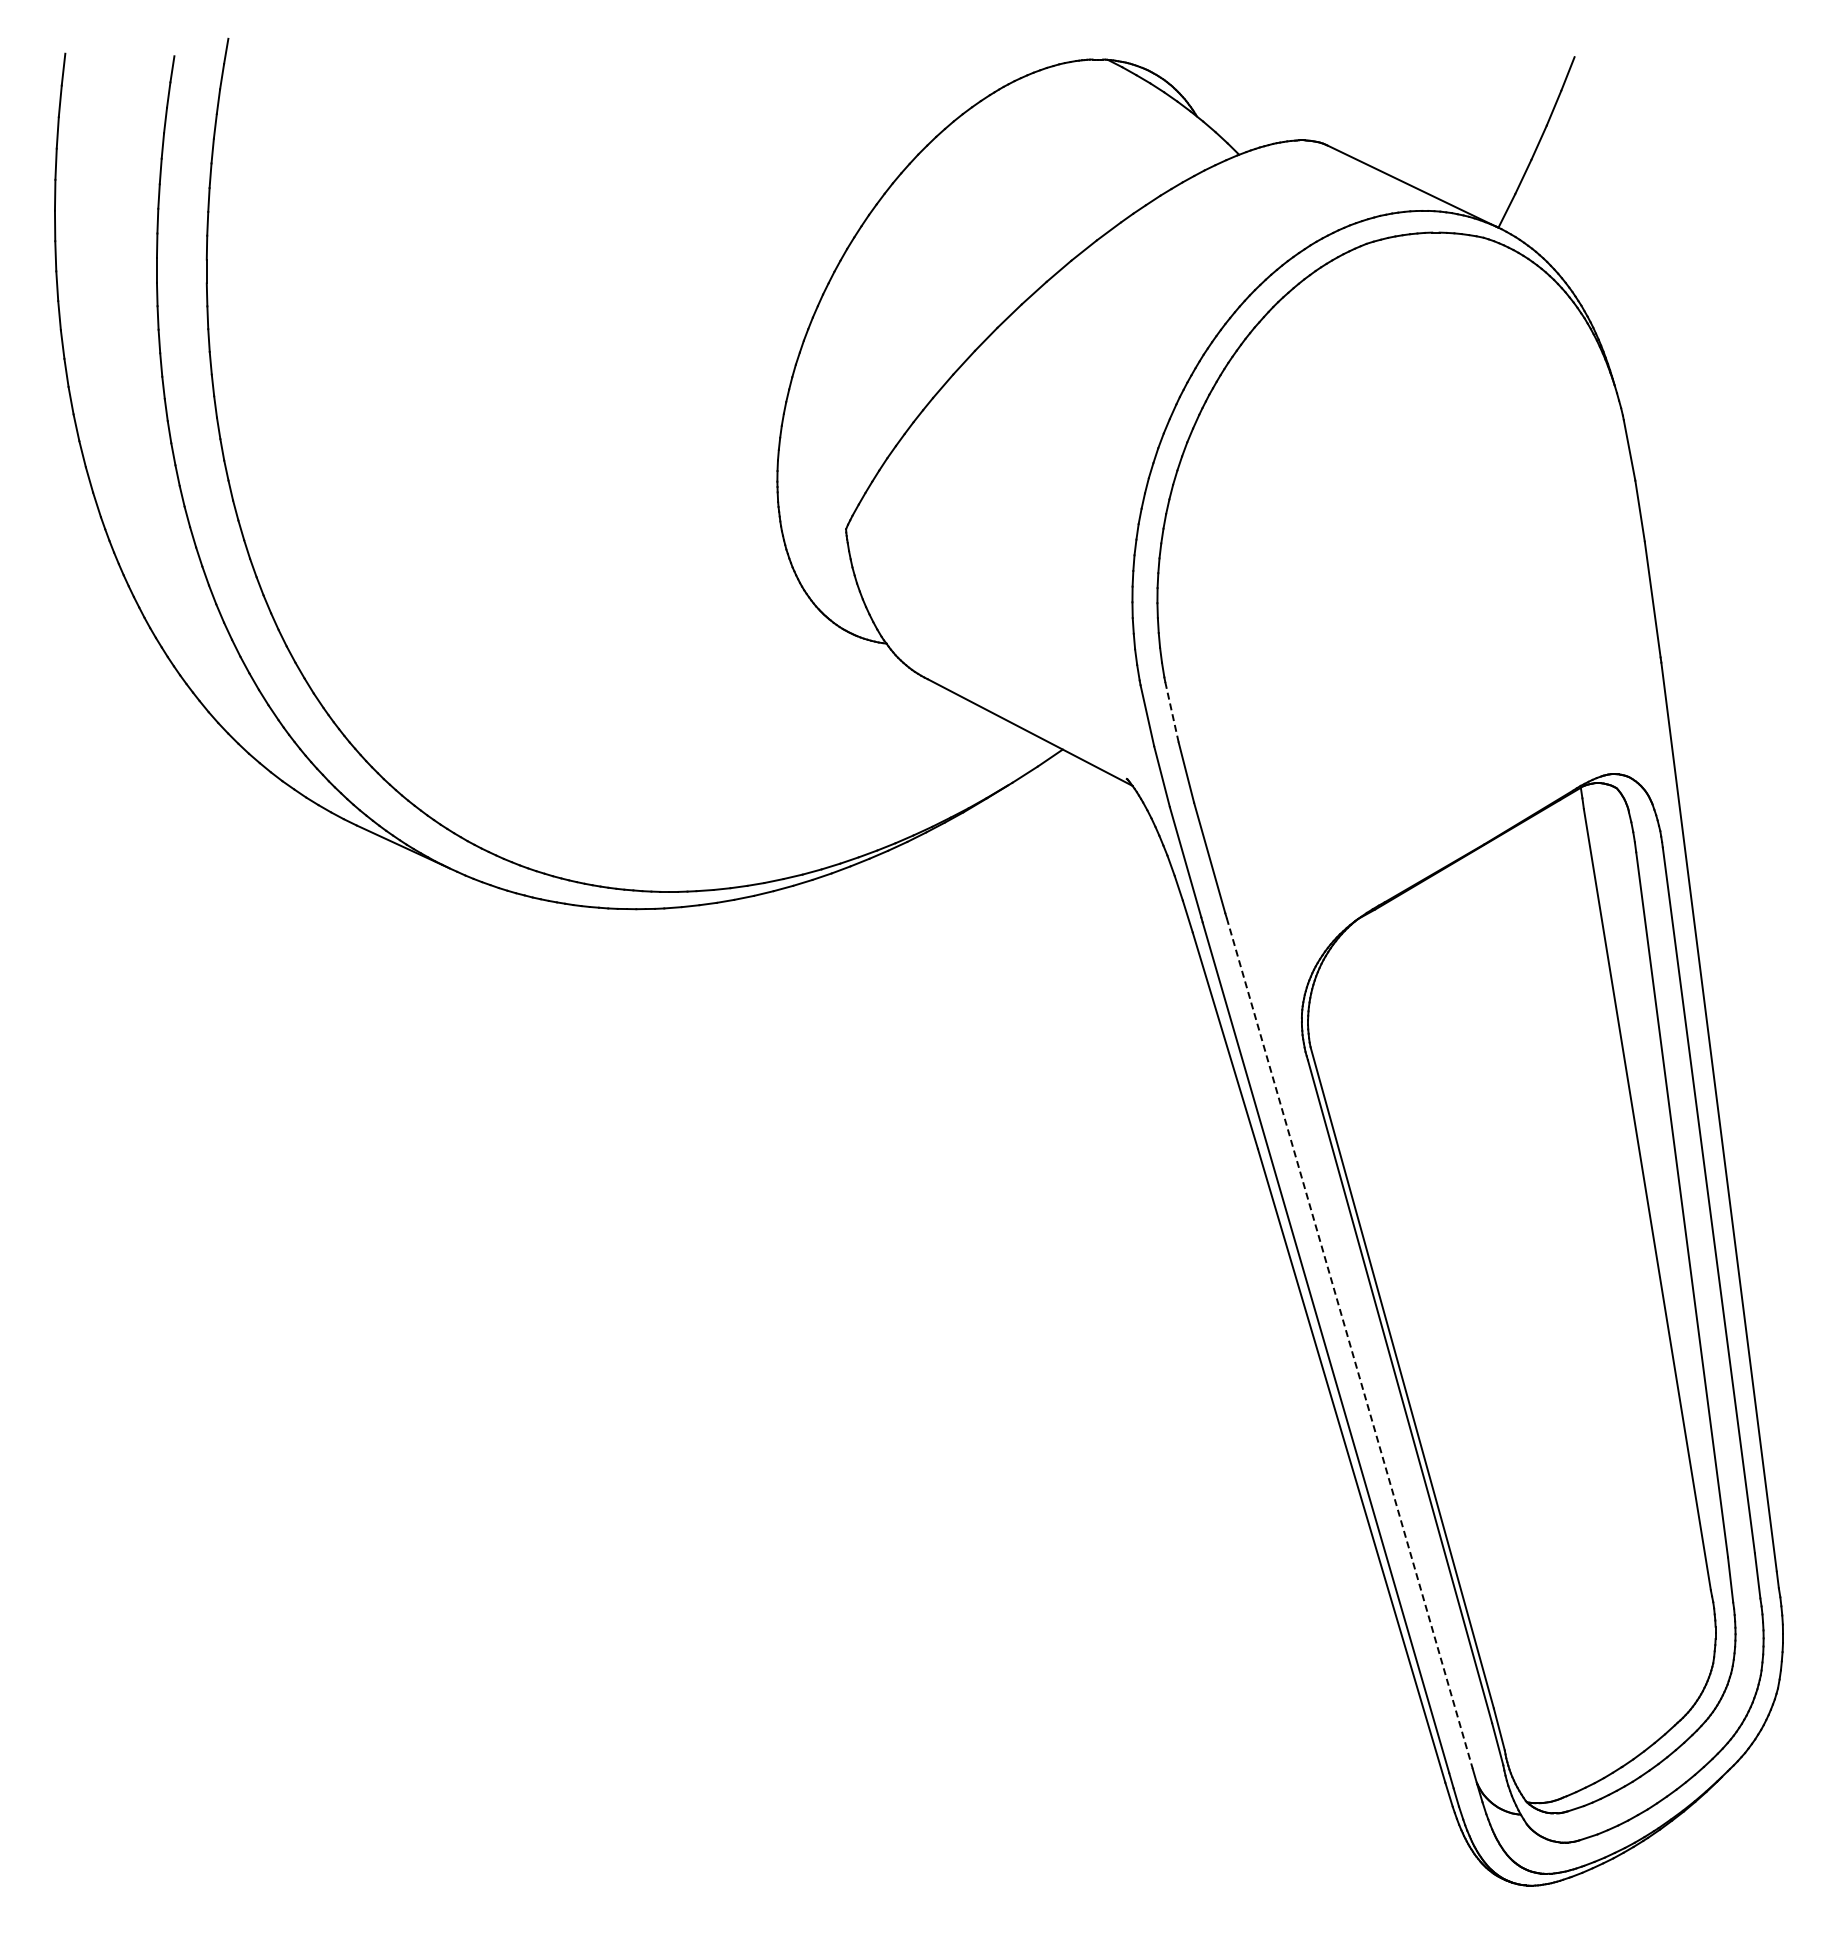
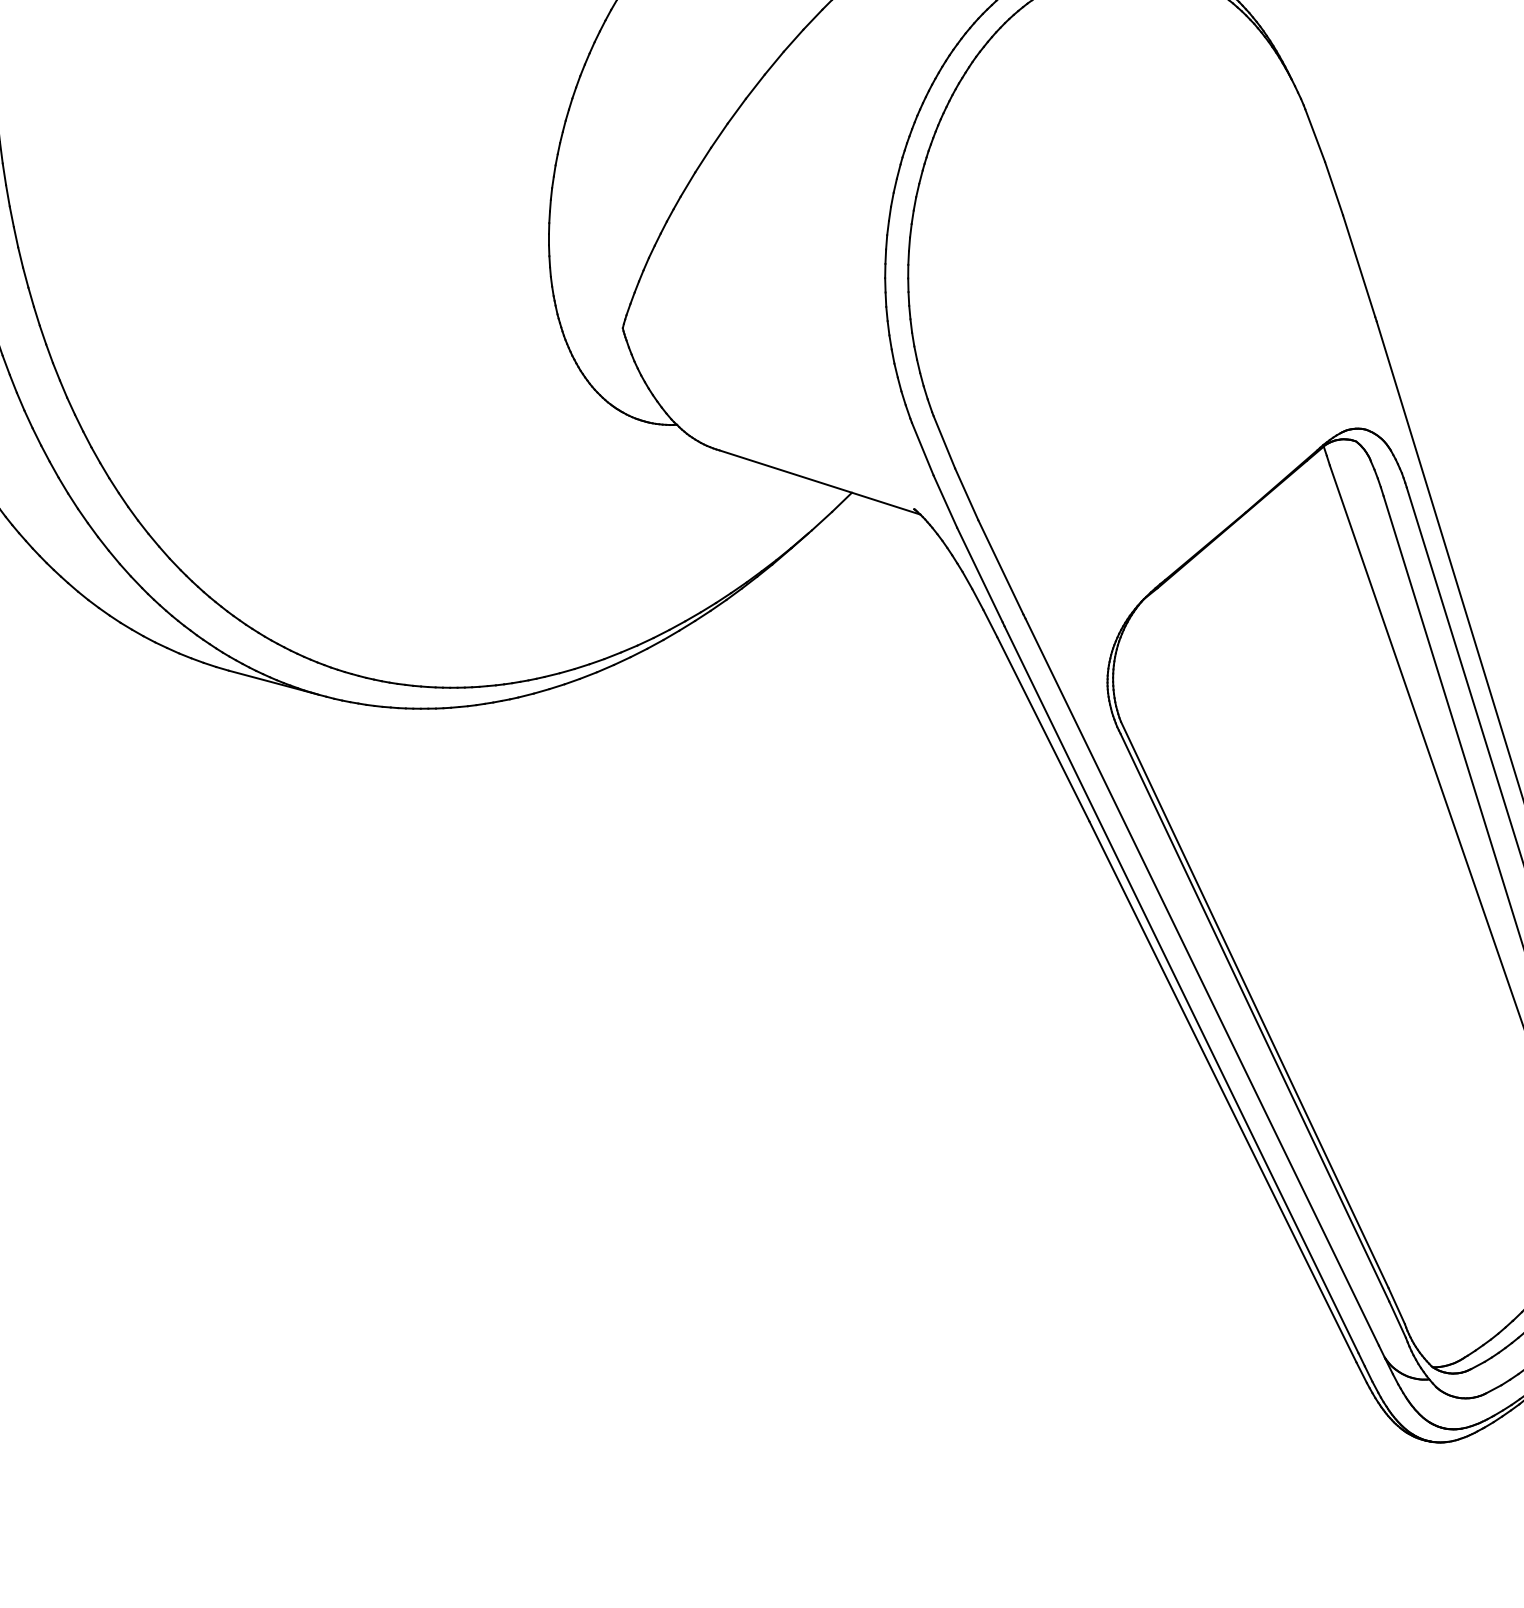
line: (1172, 712) -> (944, 442), dashed -> solid
line: (1349, 1343) -> (1202, 982), dashed -> solid

